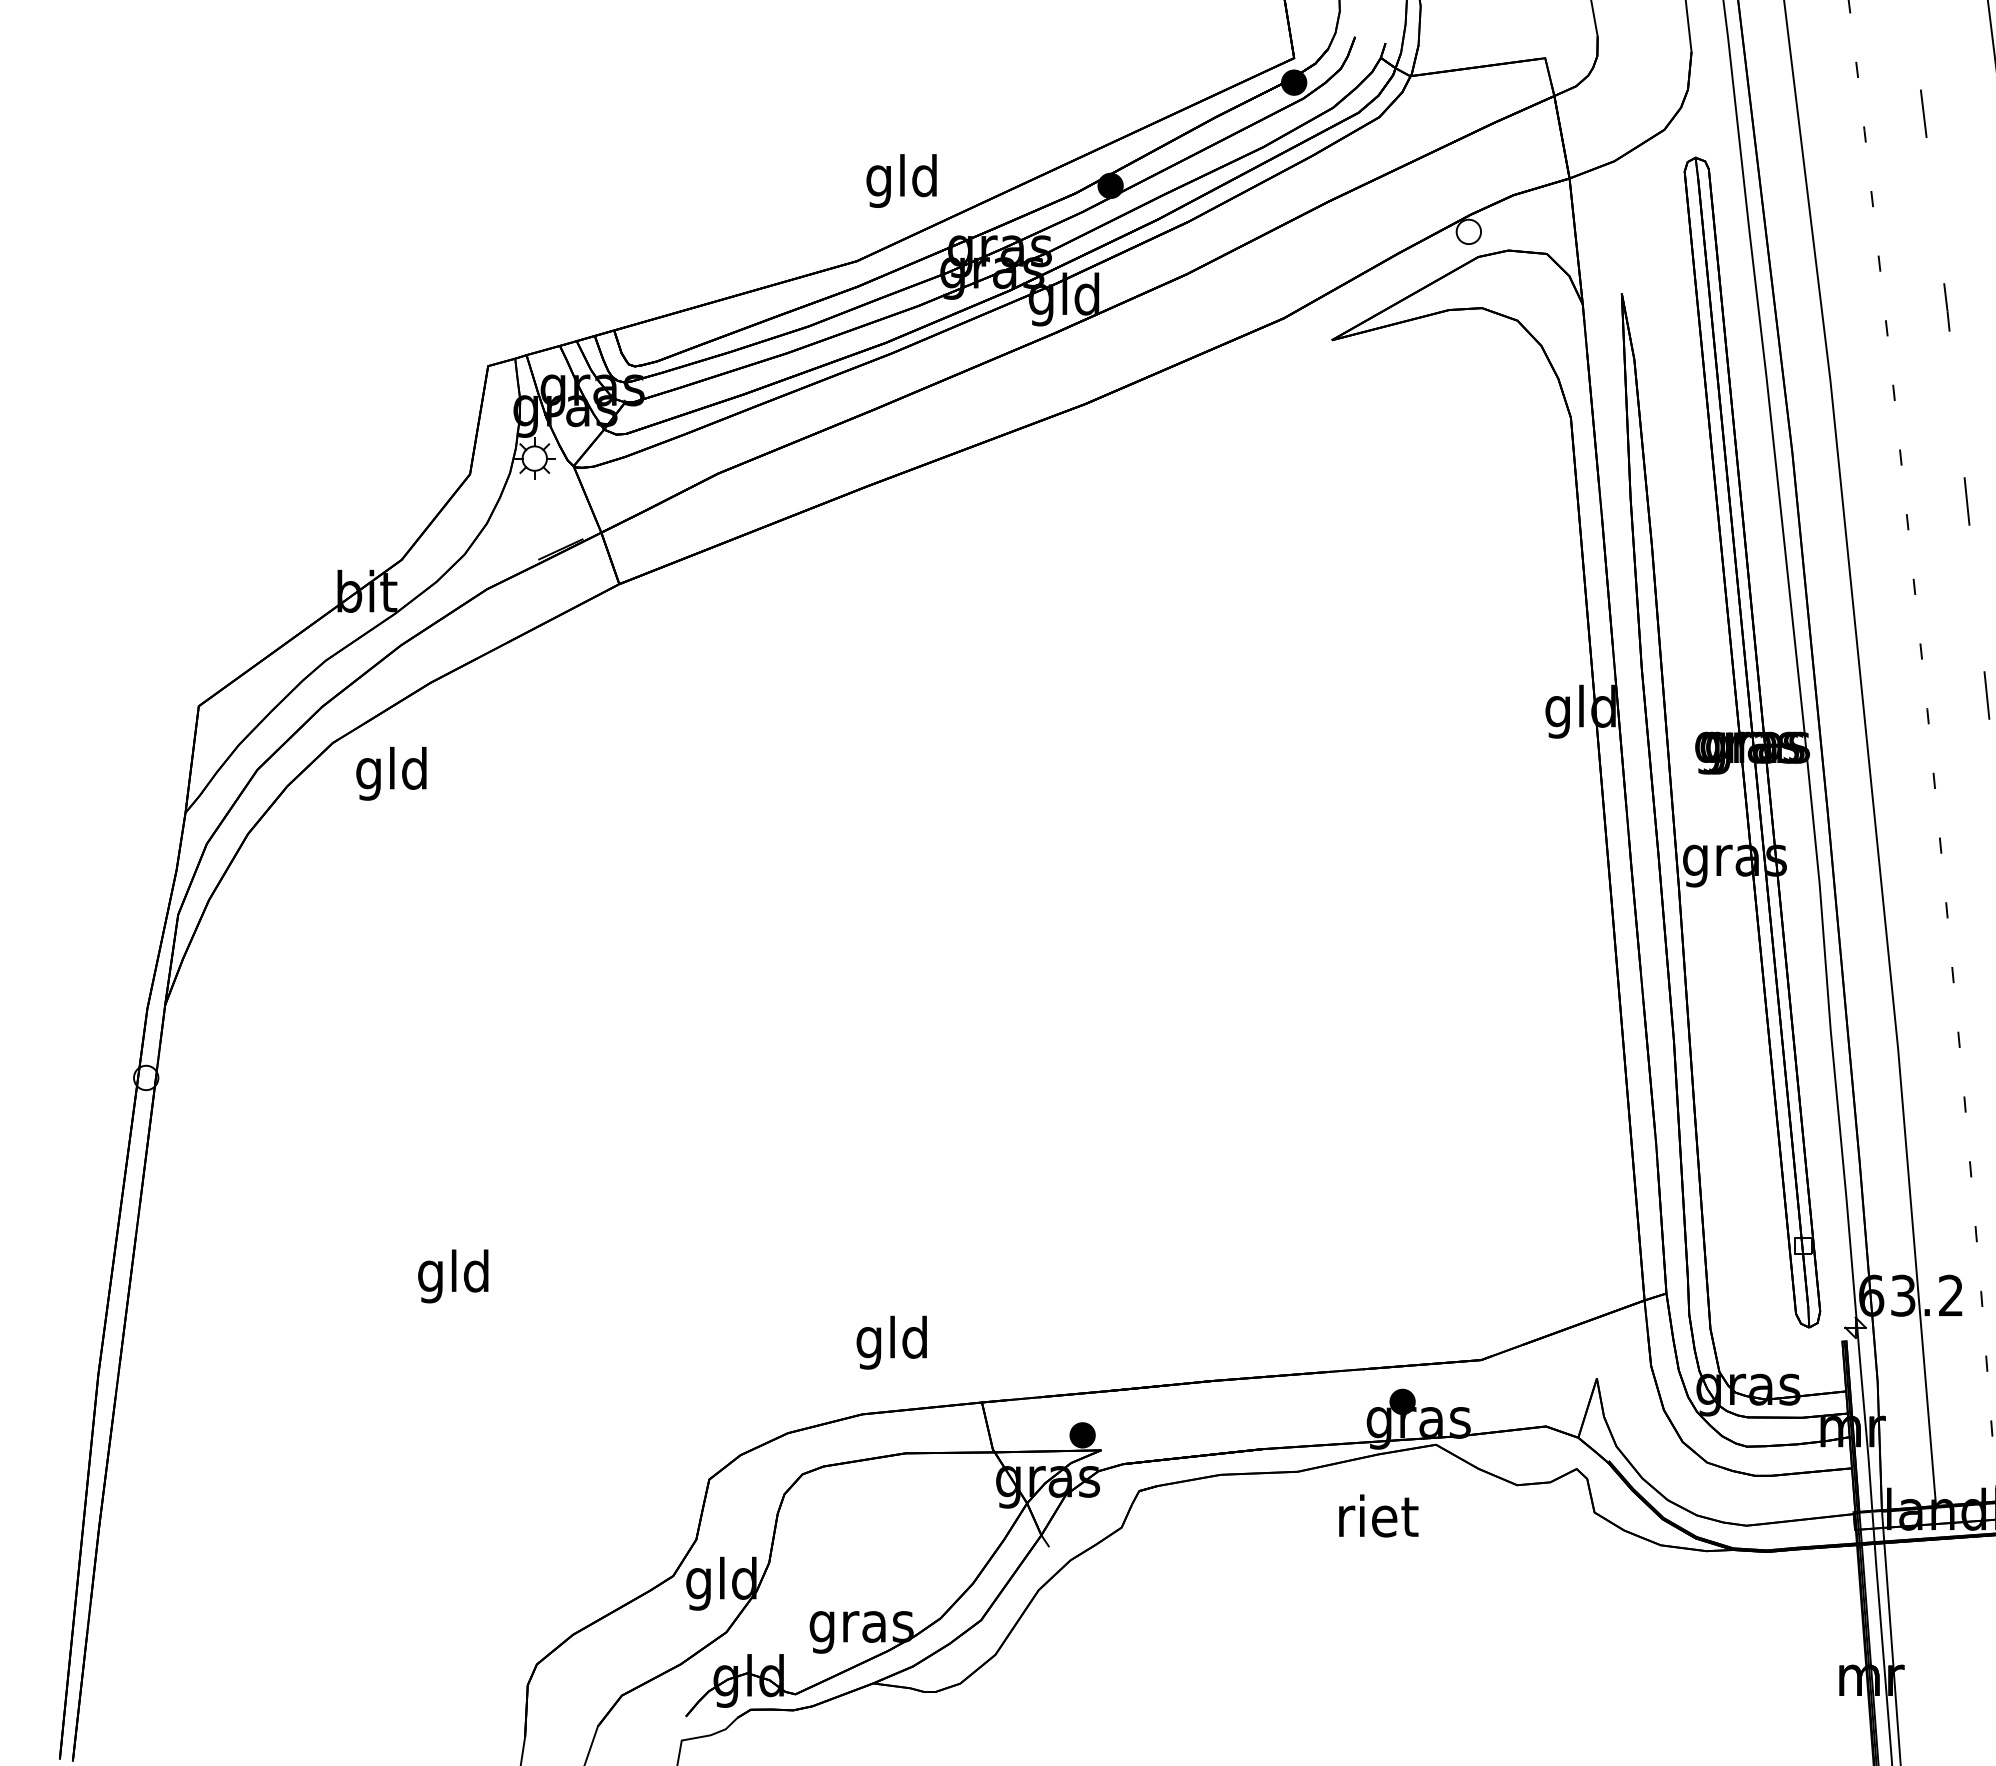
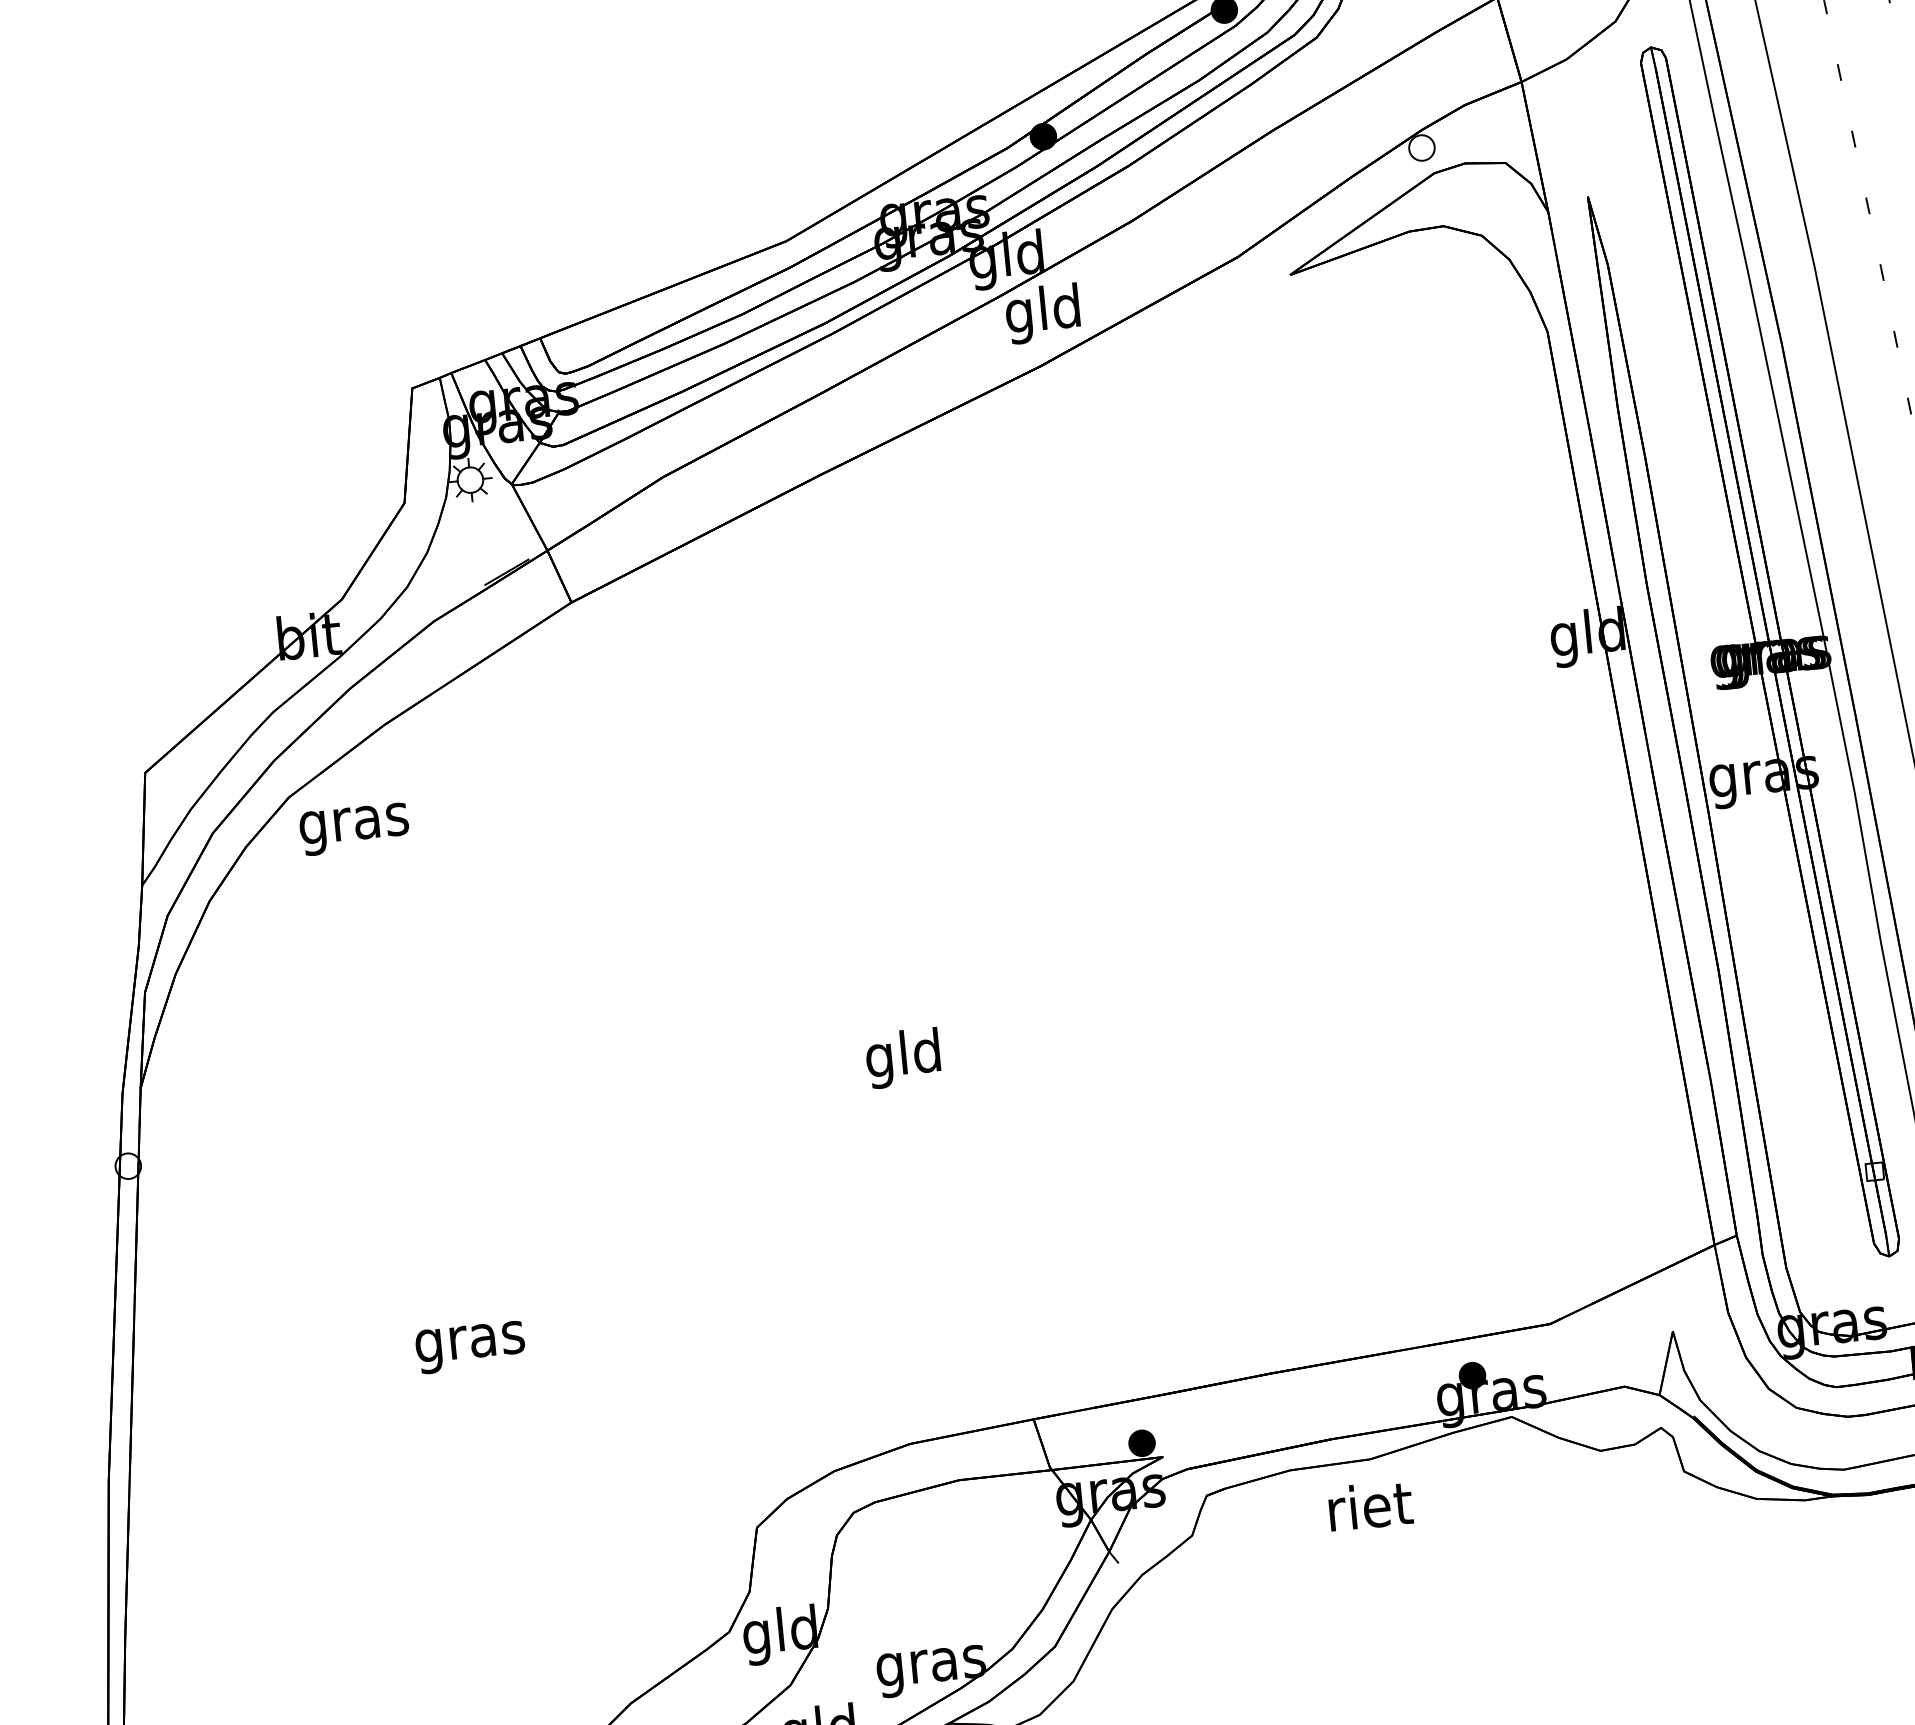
text: (901, 180) -> (1042, 313), moved
text: (392, 773) -> (354, 823), gld -> gras
text: (454, 1276) -> (470, 1341), gld -> gras
text: (891, 1342) -> (902, 1058), moved
text: (1378, 1515) -> (1370, 1505), moved

